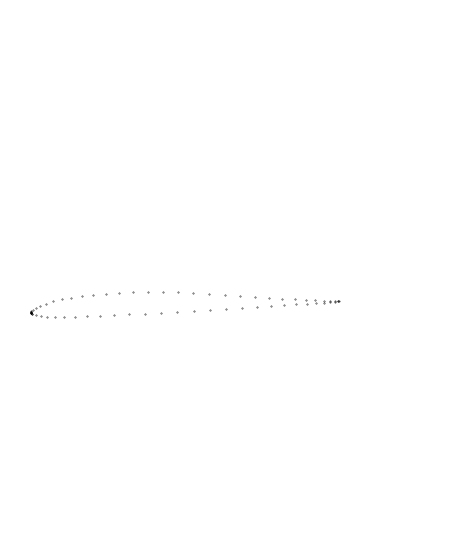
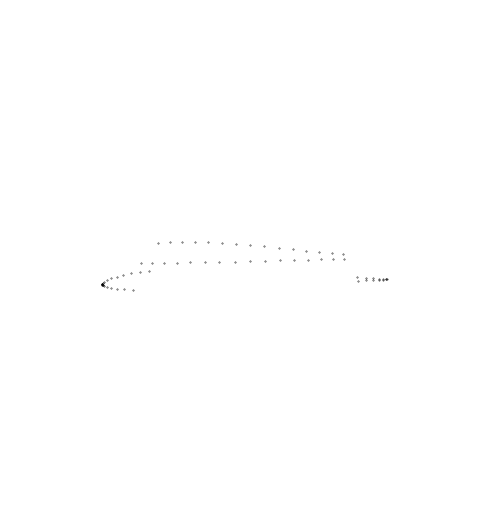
part: (322, 302) -> (372, 279), moved
part: (55, 307) -> (125, 280), moved

